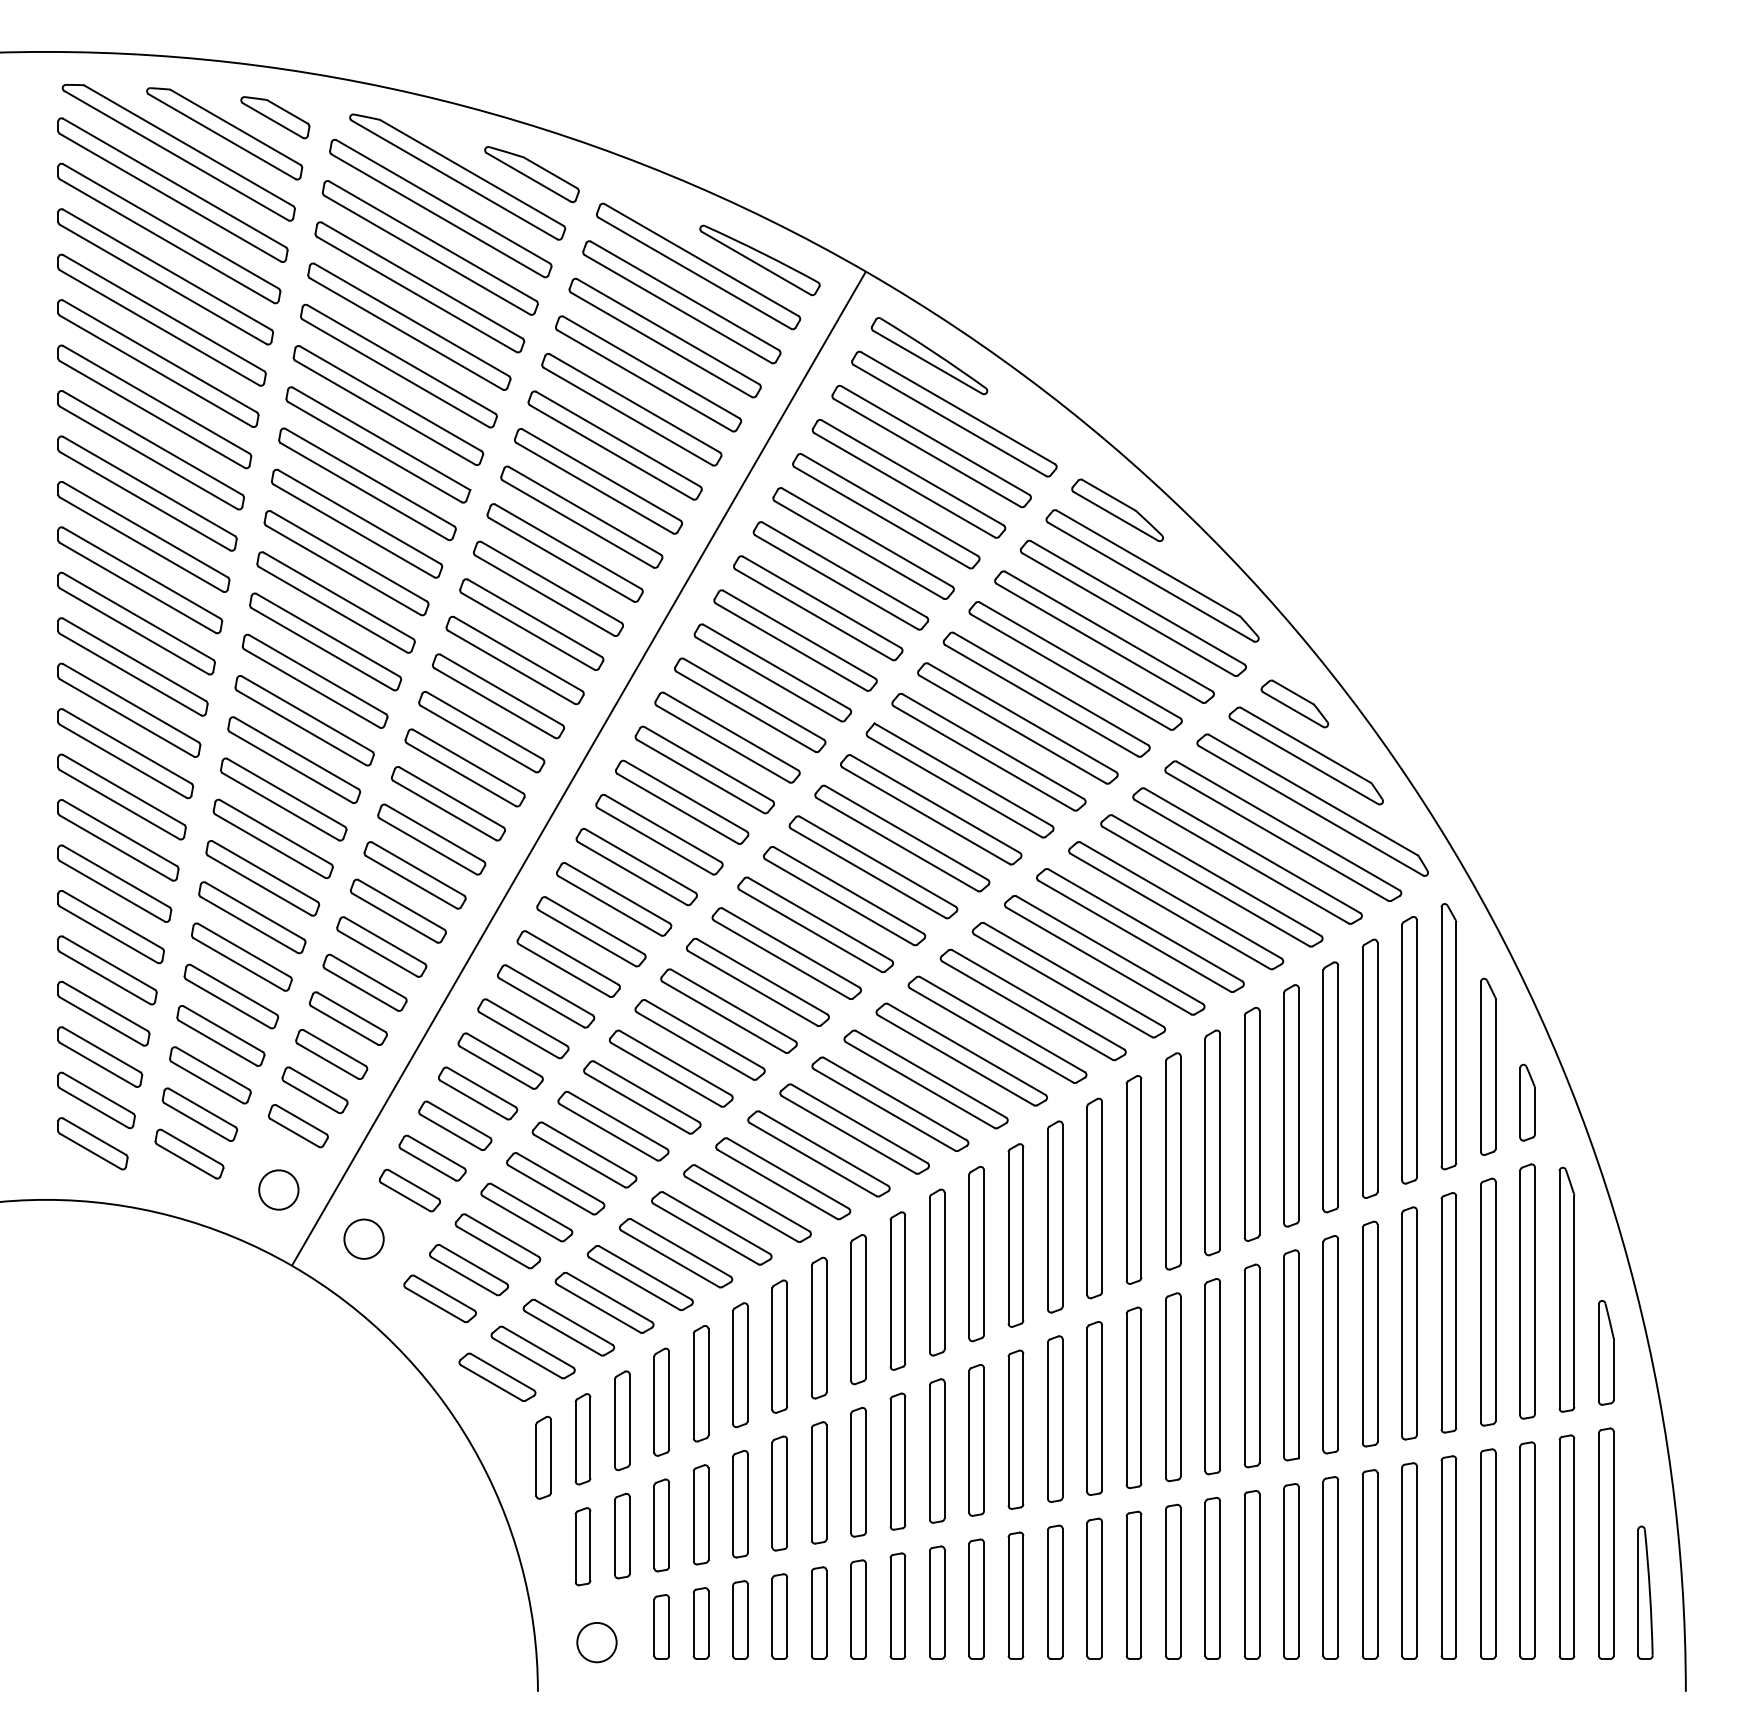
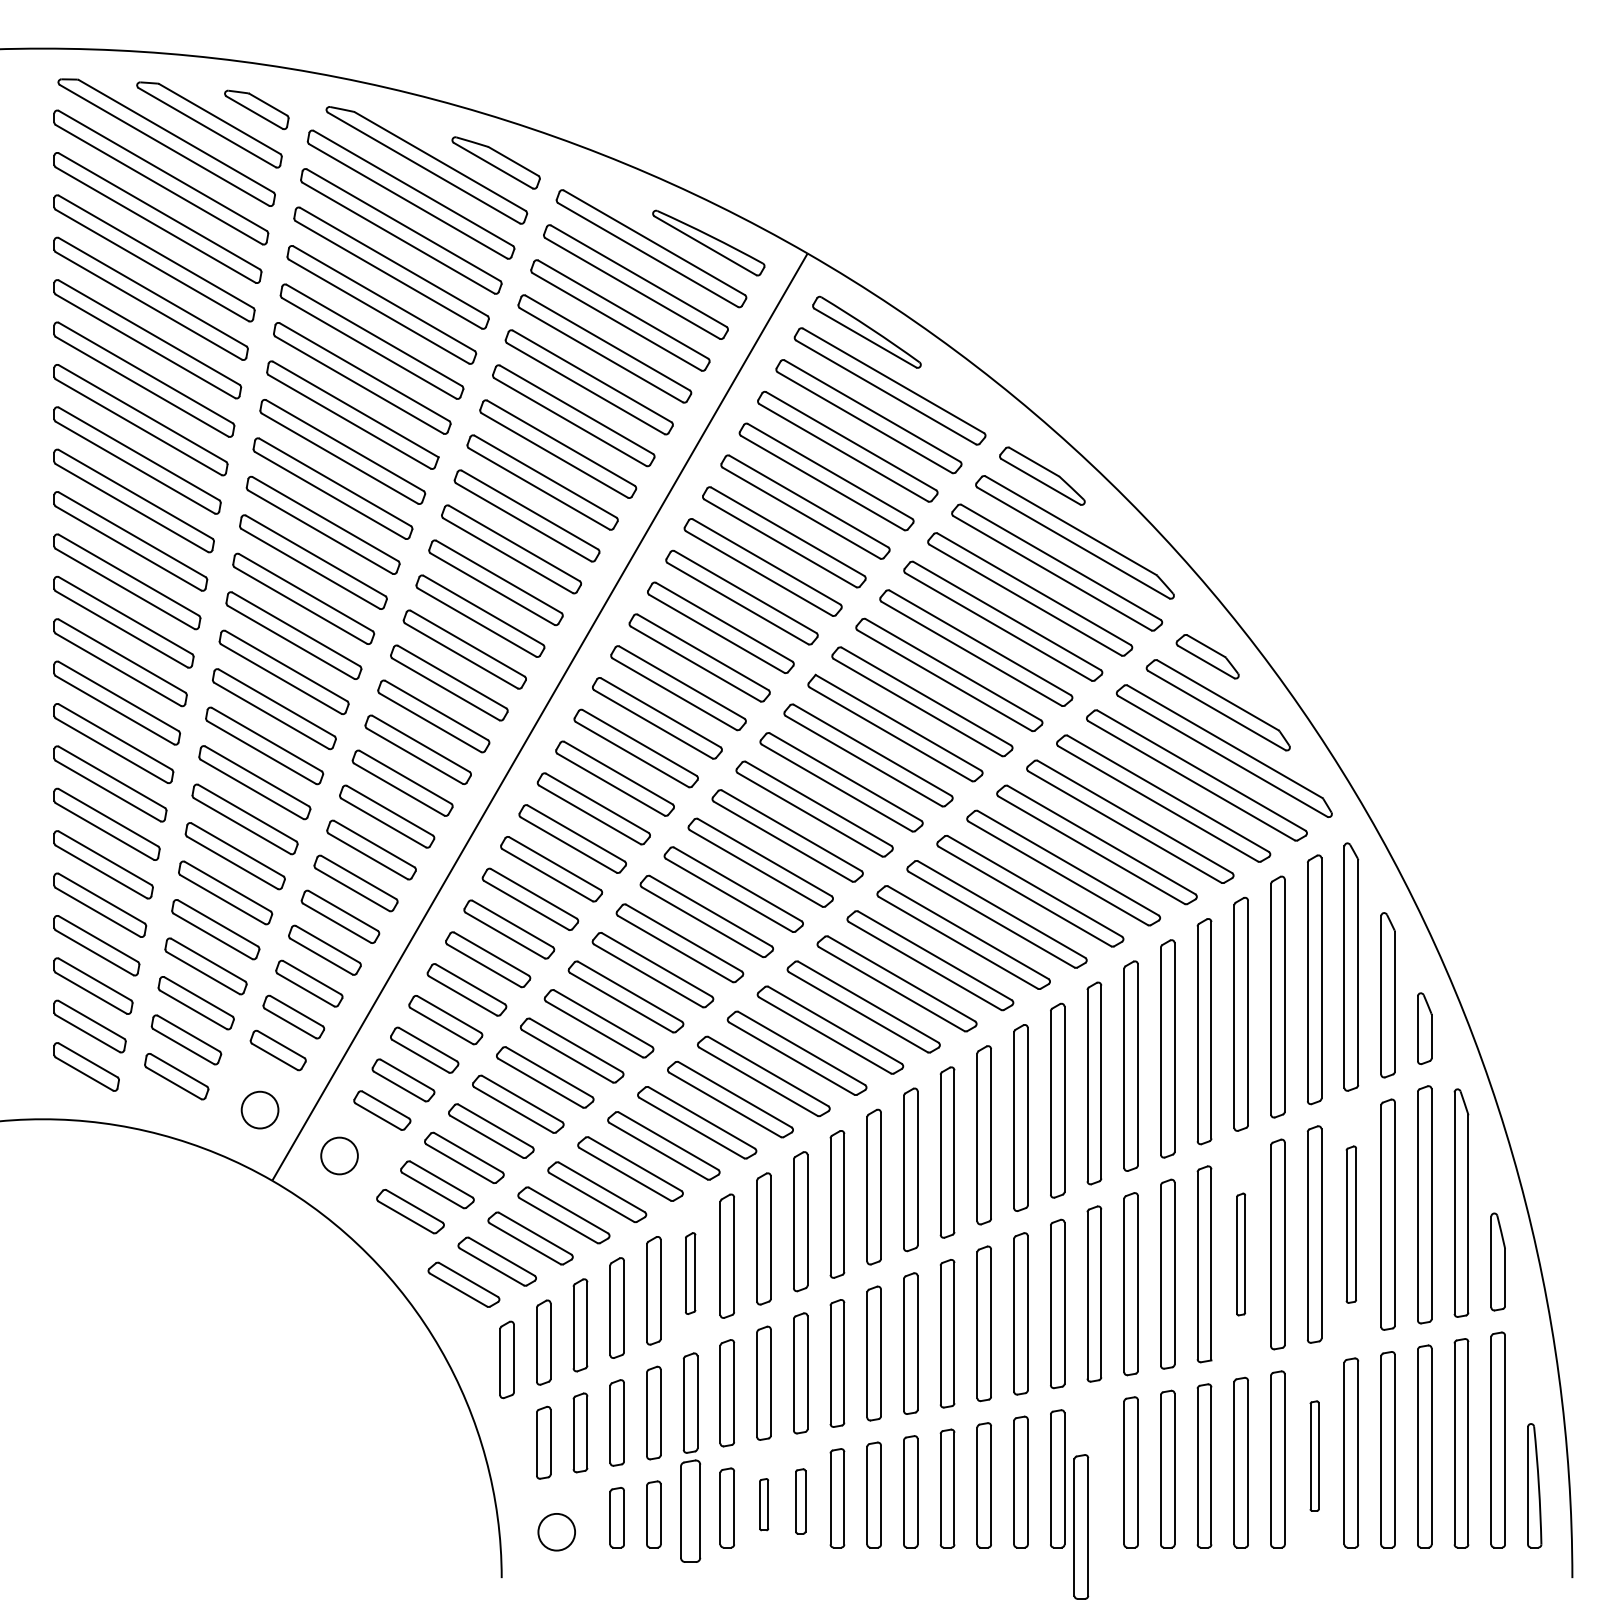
part: (1448, 1312) -> (1350, 1224), size x0.7
part: (1330, 1344) -> (1240, 1254), size x0.6
part: (740, 1365) -> (690, 1273), size x0.7
part: (1409, 1560) -> (1314, 1455), size x0.6
part: (1173, 1581) -> (1081, 1526), moved
part: (858, 1609) -> (800, 1501), size x0.7
part: (819, 1612) -> (764, 1504), size x0.6
part: (740, 1619) -> (690, 1510), size x1.4

